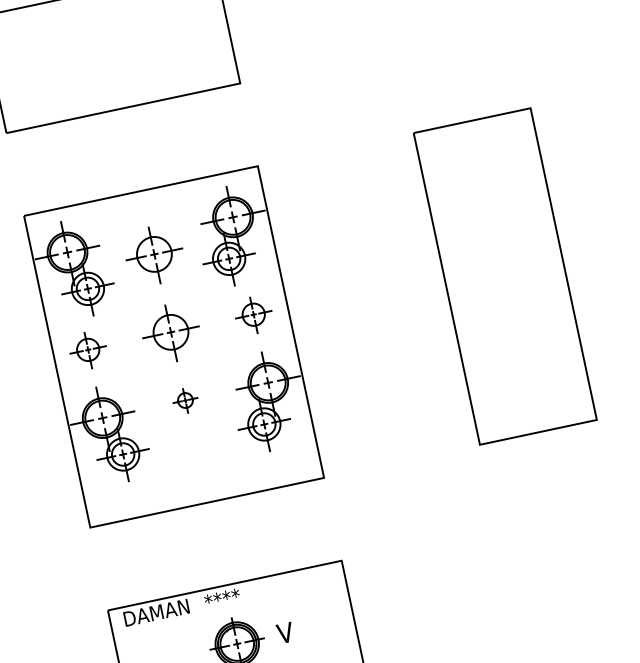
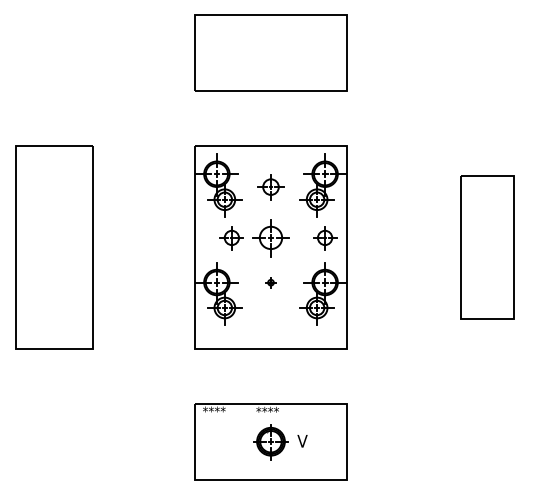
part: (153, 255) -> (270, 187), size x0.7
part: (505, 276) -> (487, 247), size x0.7
part: (87, 350) -> (231, 238), moved
part: (184, 400) -> (270, 282), size x0.6
text: (156, 612) -> (224, 411), DAMAN -> ****

